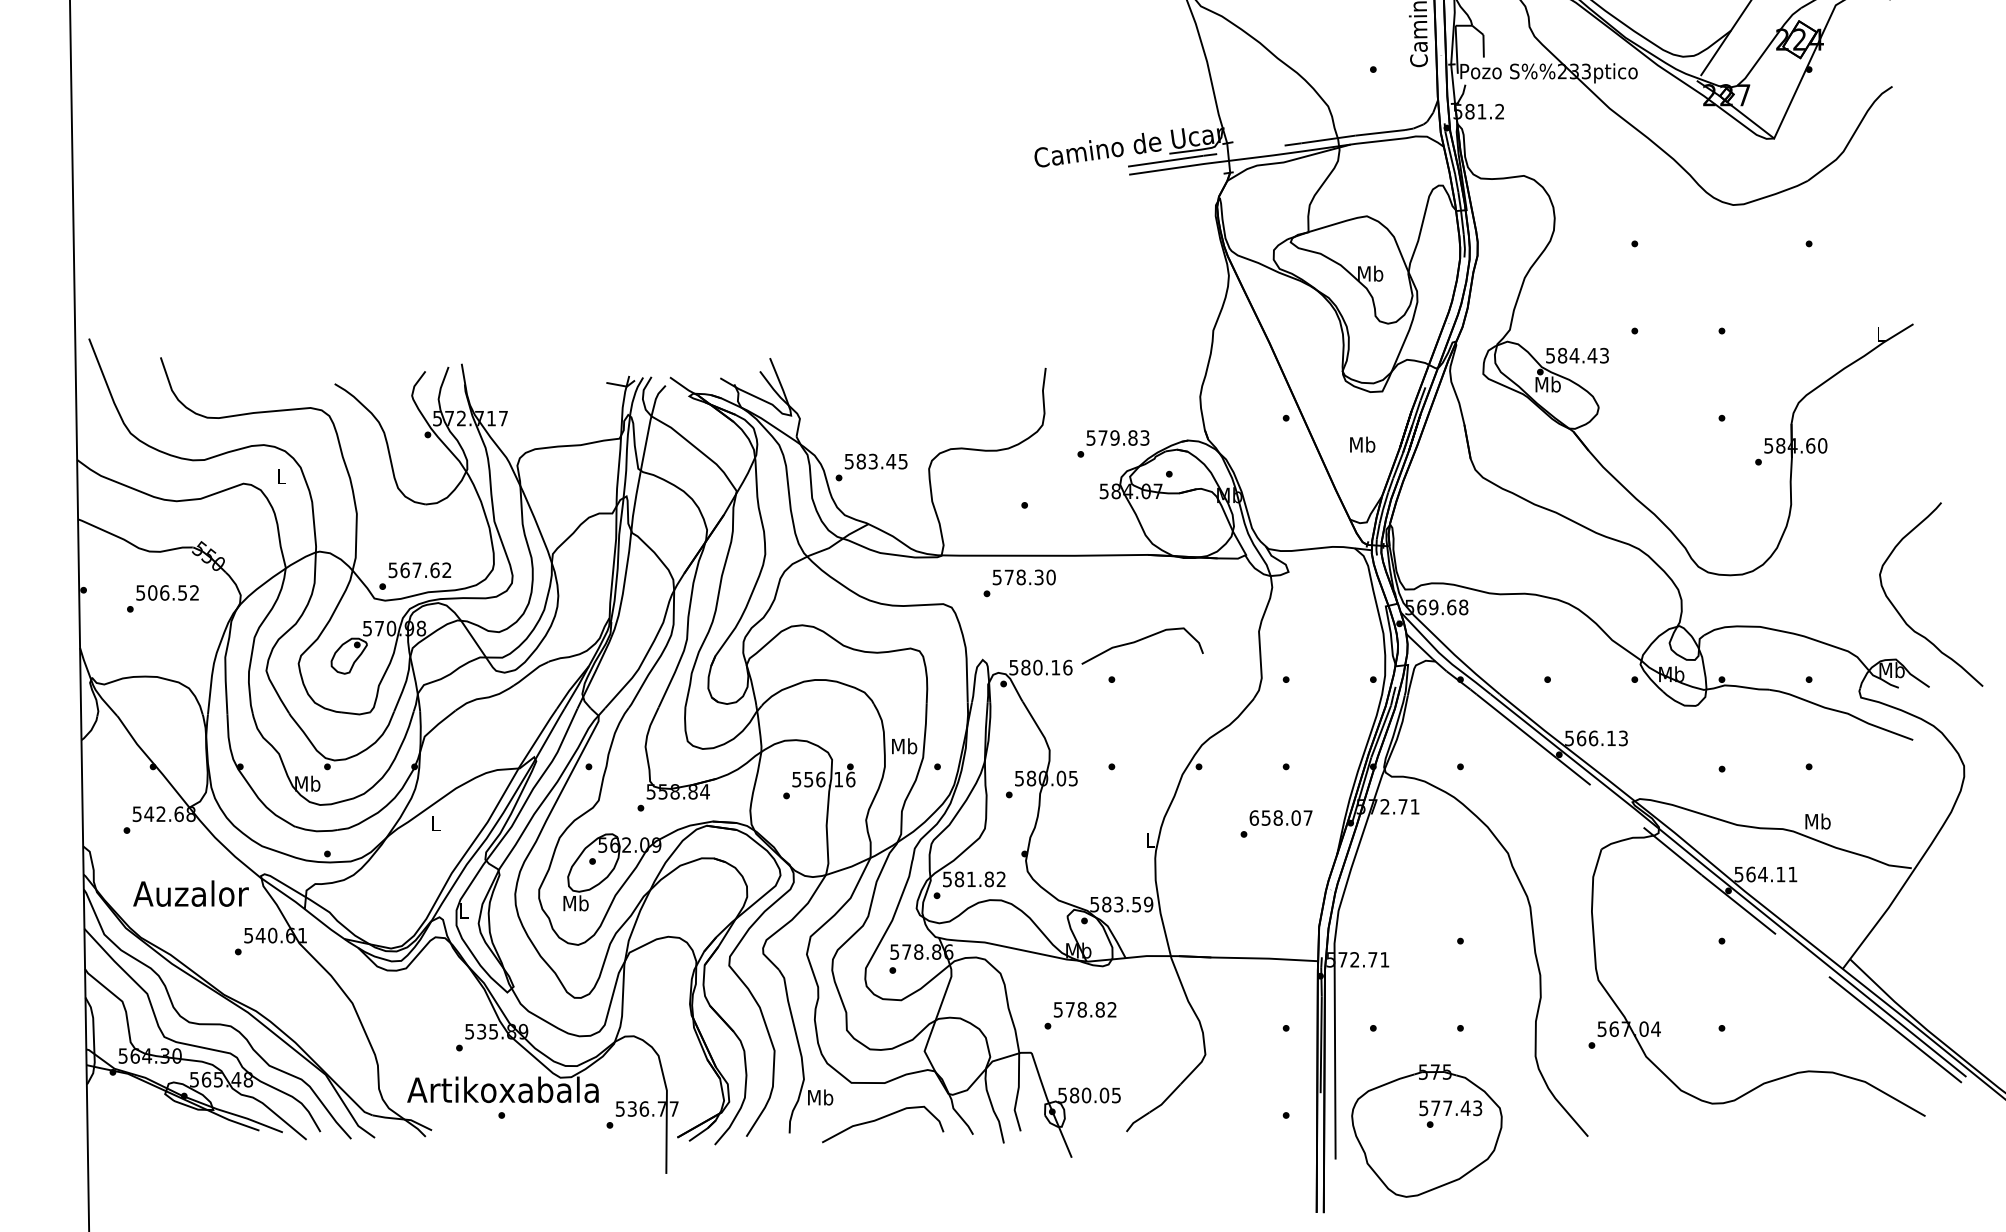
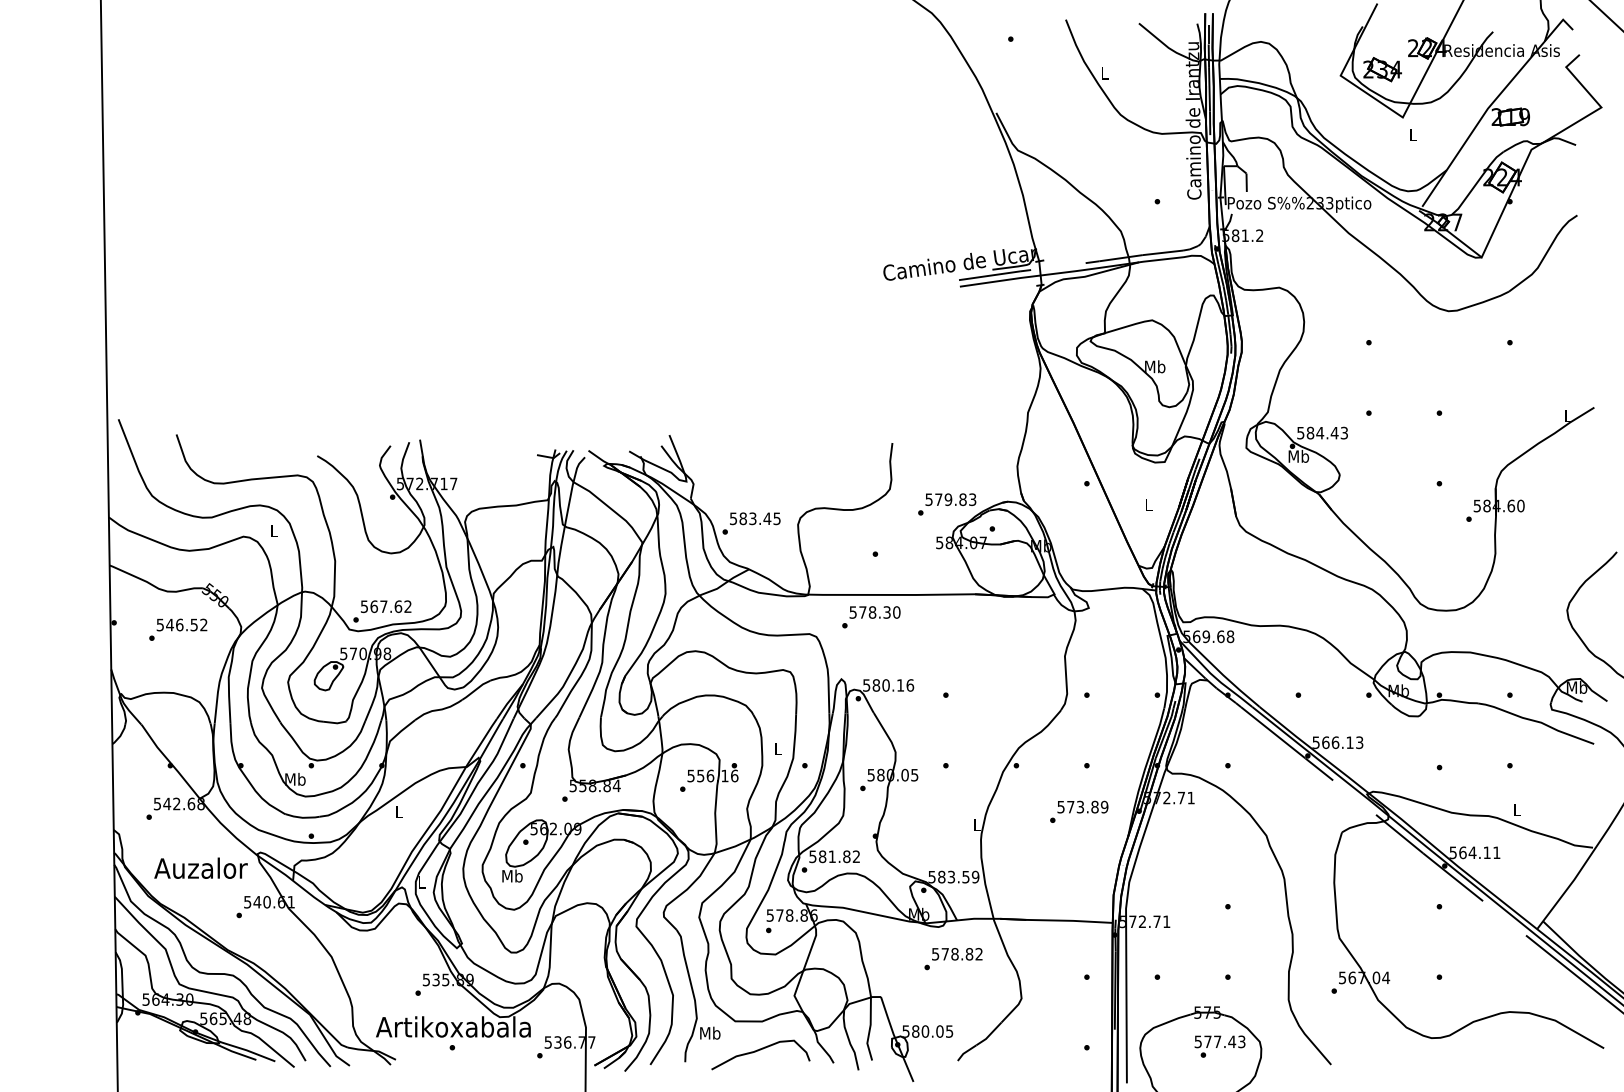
text: (1362, 443) -> (1148, 504), Mb -> L
text: (152, 592) -> (169, 624), 506.52 -> 546.52
curve: (1139, 641) -> (968, 664), removed
text: (904, 745) -> (778, 748), Mb -> L
text: (1280, 817) -> (1082, 806), 658.07 -> 573.89
text: (1818, 820) -> (1517, 809), Mb -> L
text: (1080, 1016) -> (953, 959), moved

